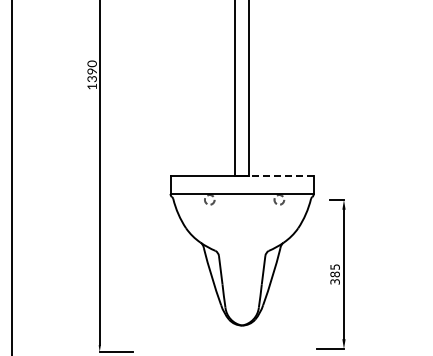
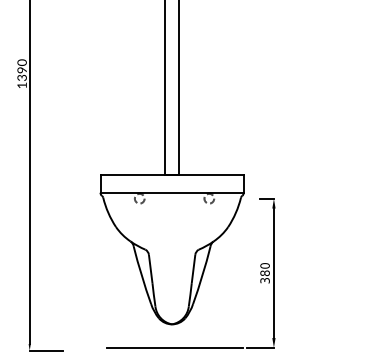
line: (277, 176) -> (207, 175), dashed -> solid
text: (334, 266) -> (264, 265), 385 -> 380
line: (244, 349) -> (174, 348), added

